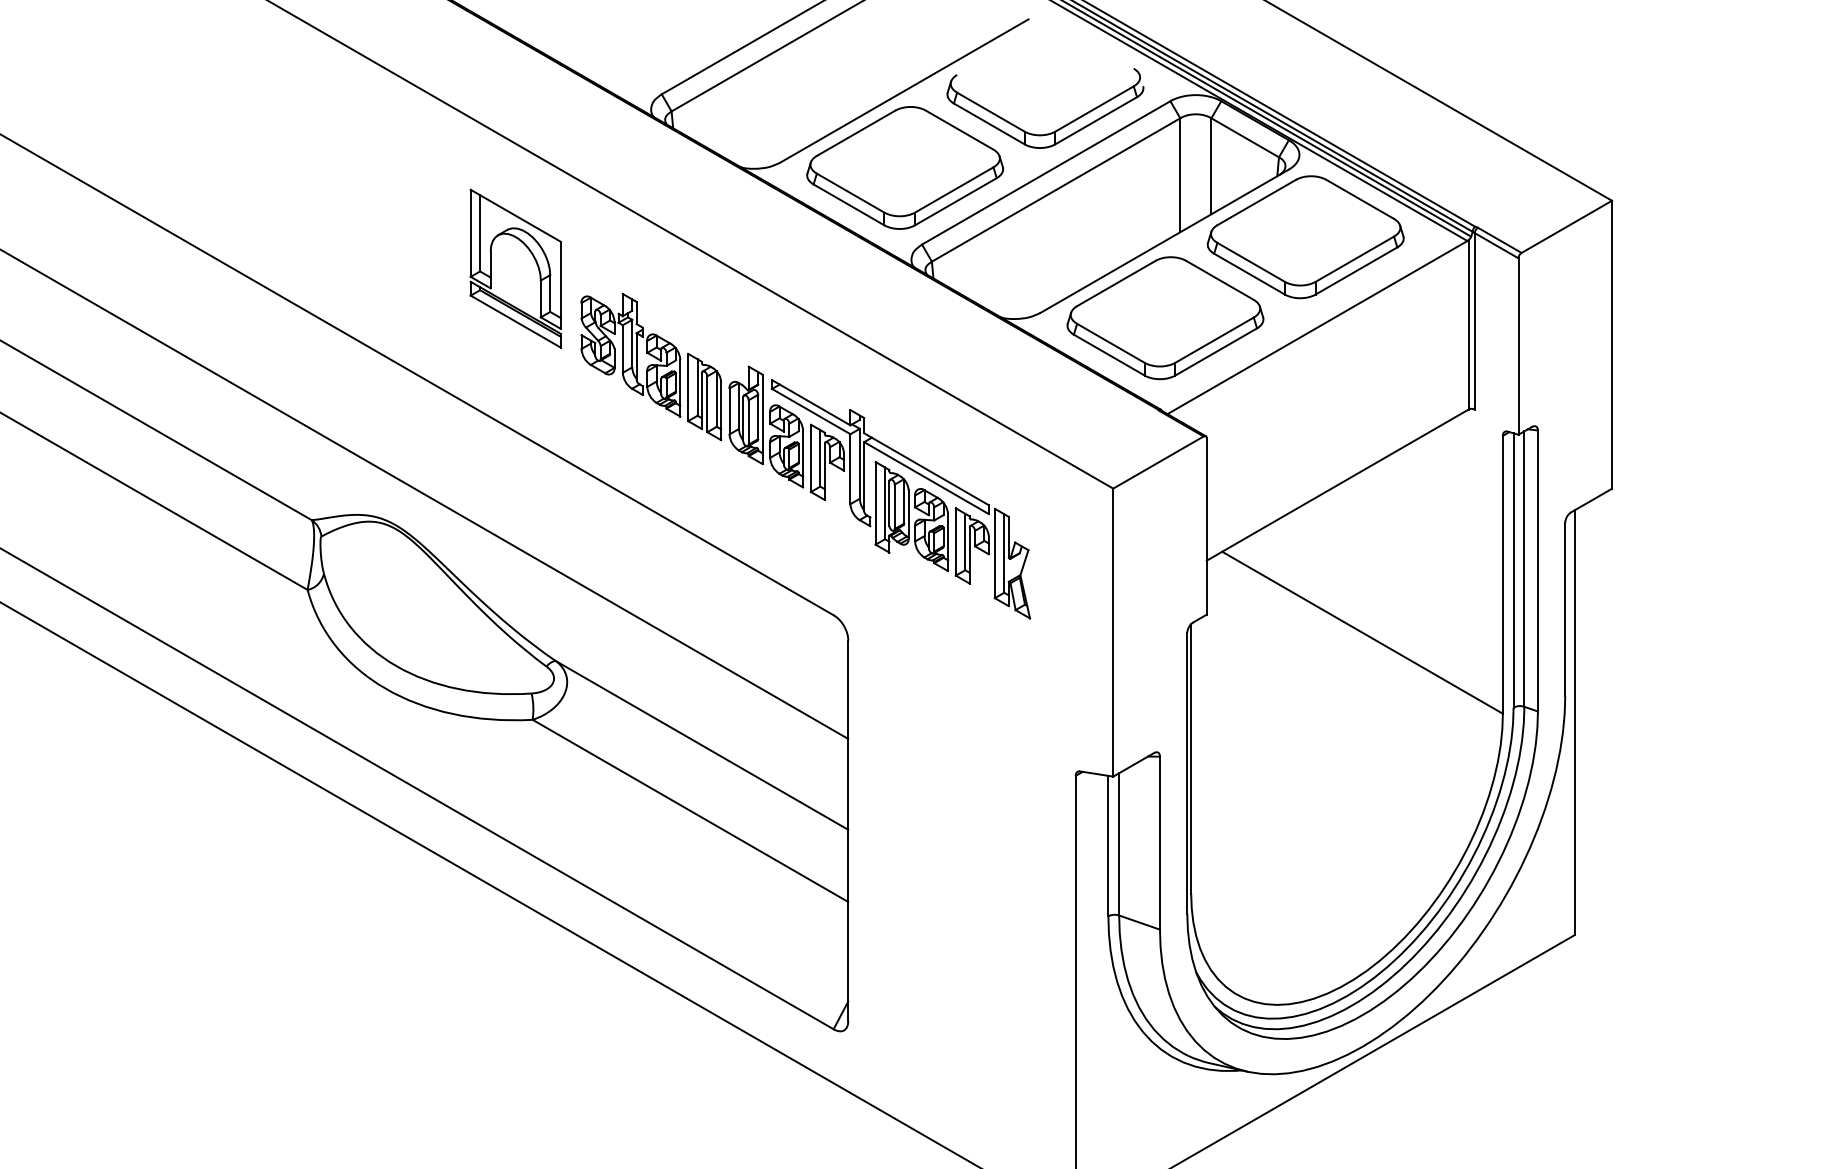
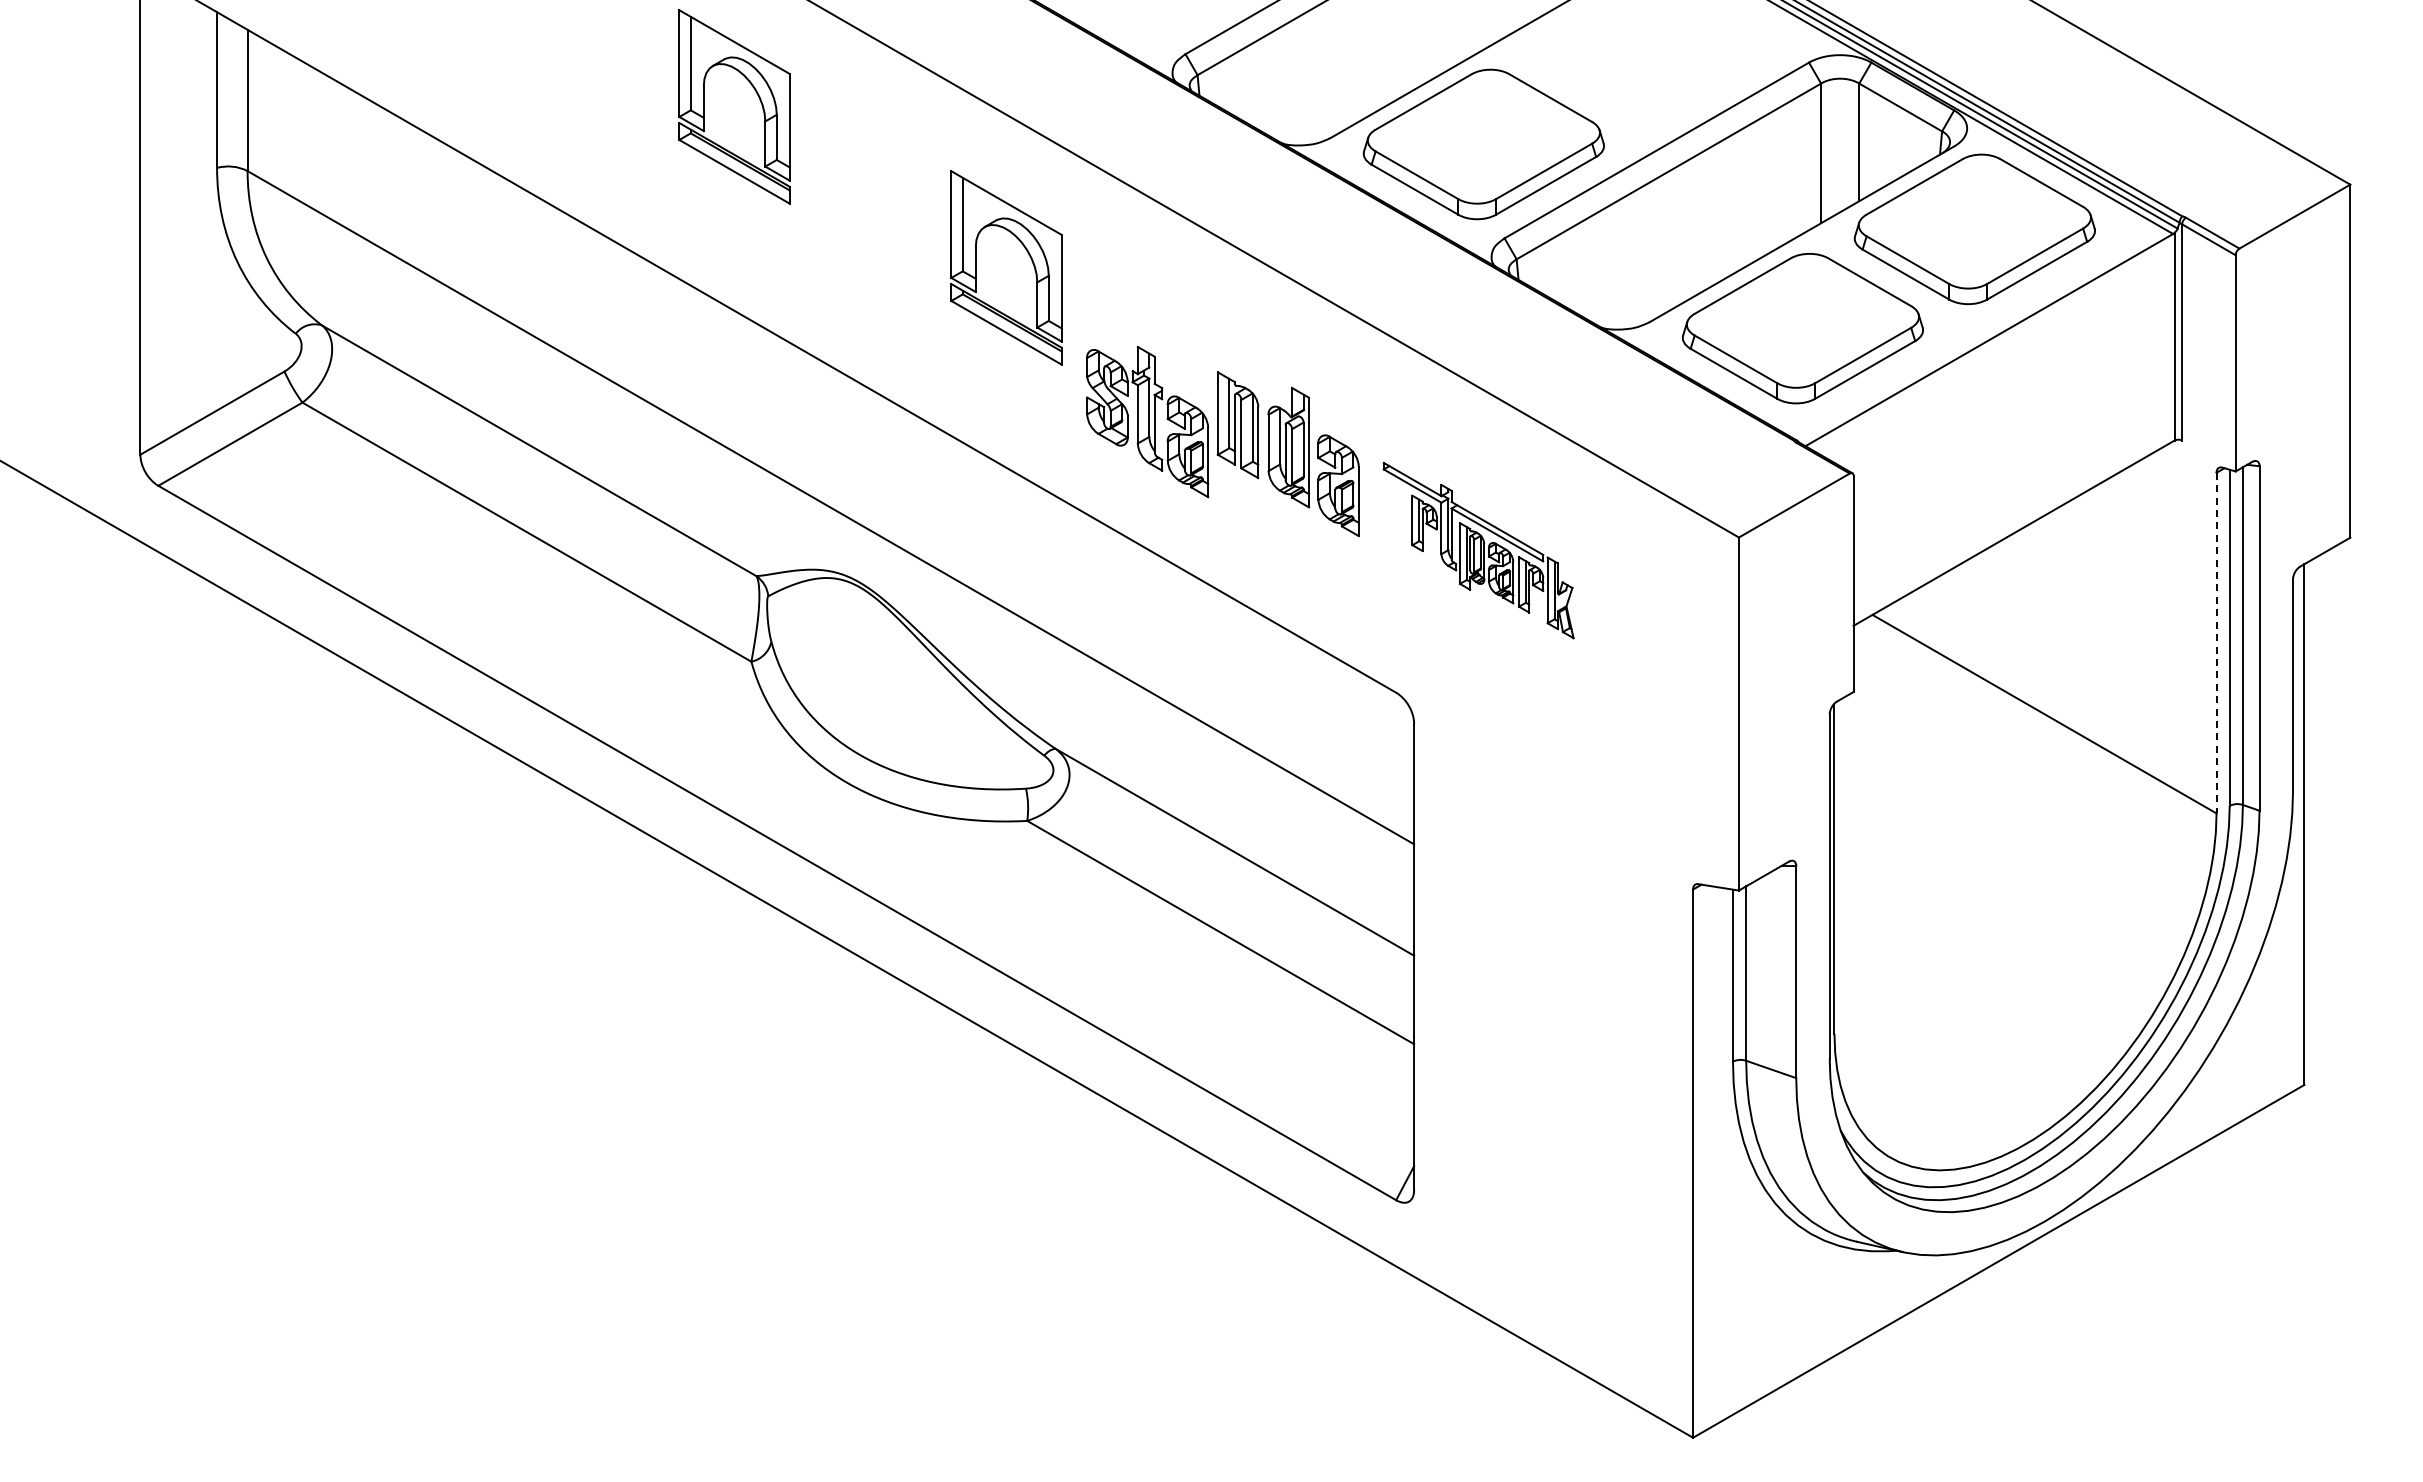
part: (310, 125) -> (755, 92), added
part: (1058, 128) -> (1671, 96), removed
part: (630, 354) -> (1147, 421), moved
part: (900, 499) -> (1478, 550), size x0.6
line: (1502, 575) -> (2216, 643), solid -> dashed

